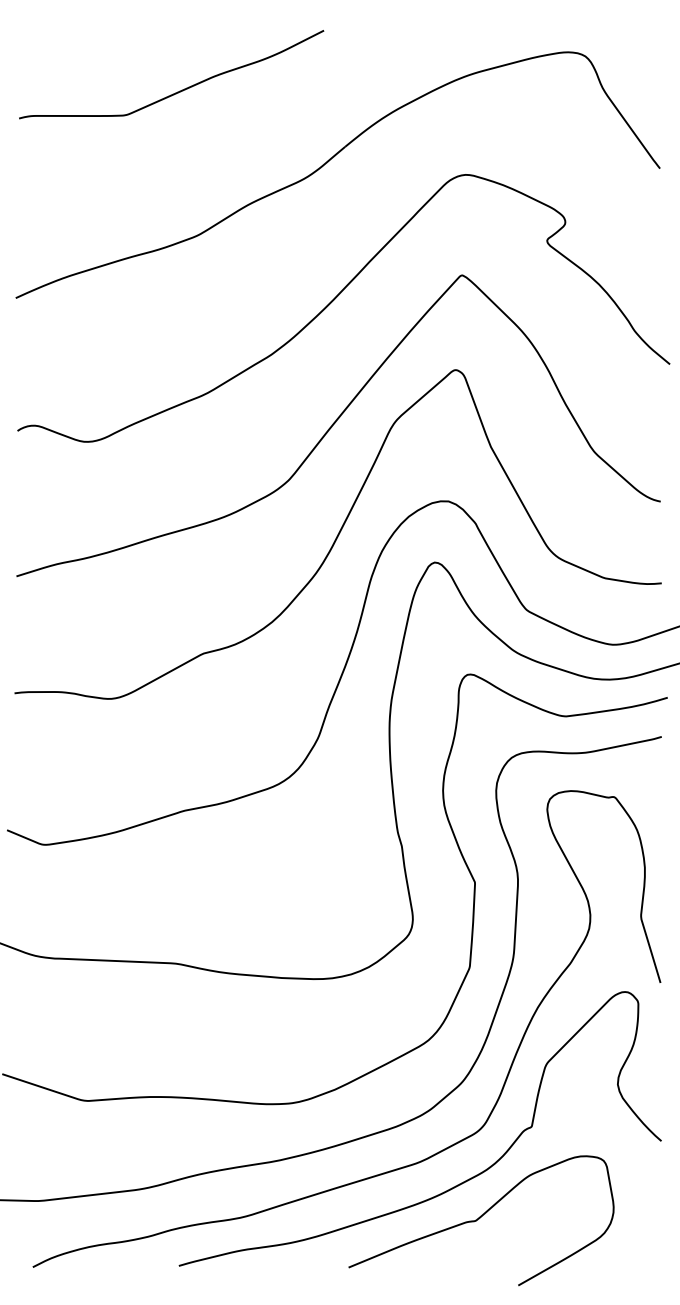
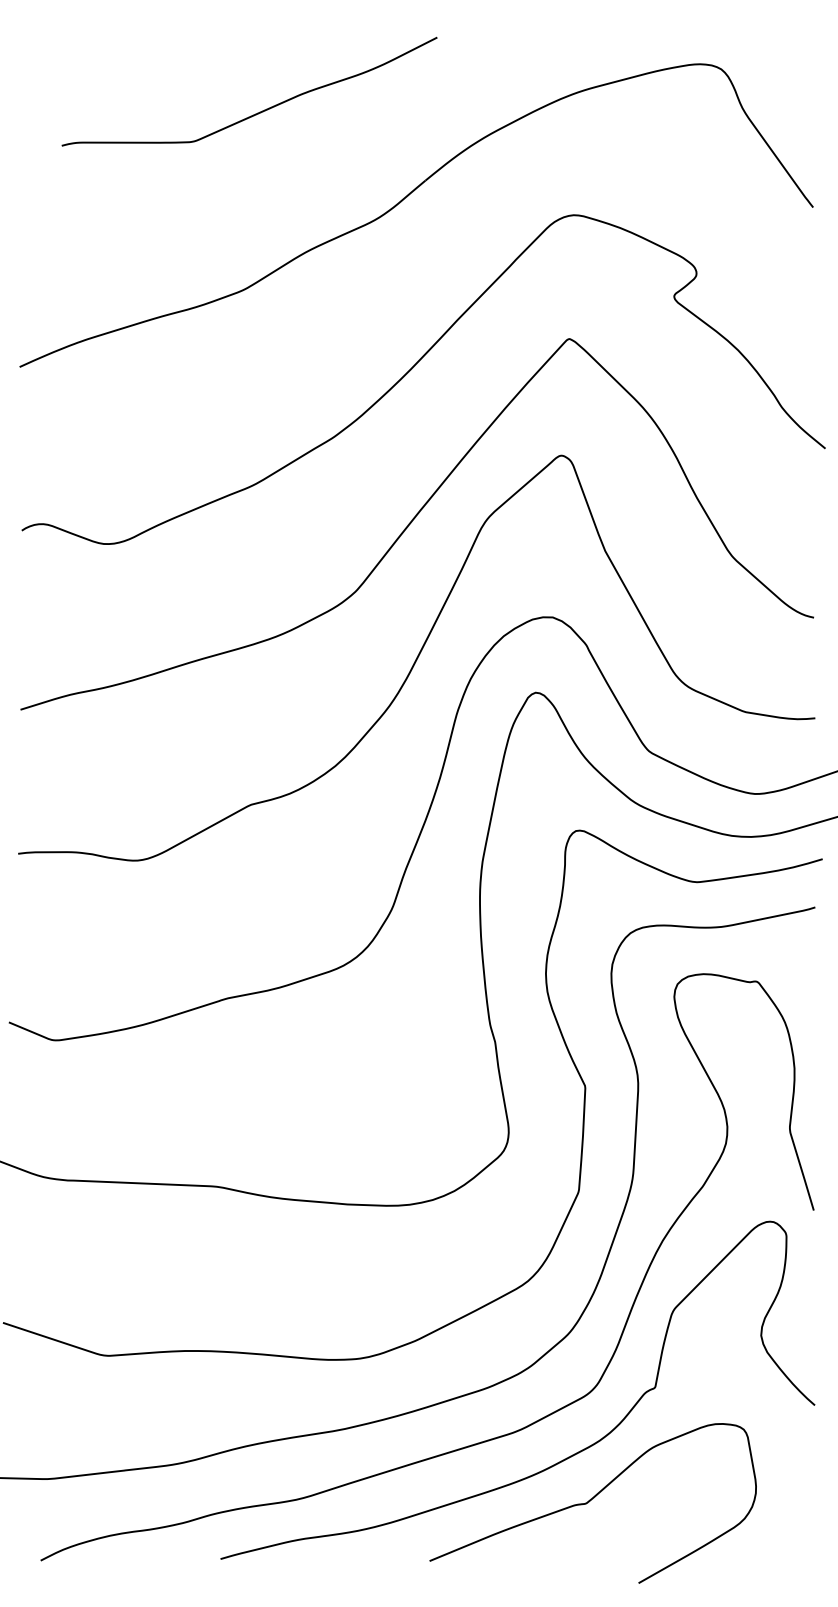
curve: (179, 90) -> (259, 111), moved

